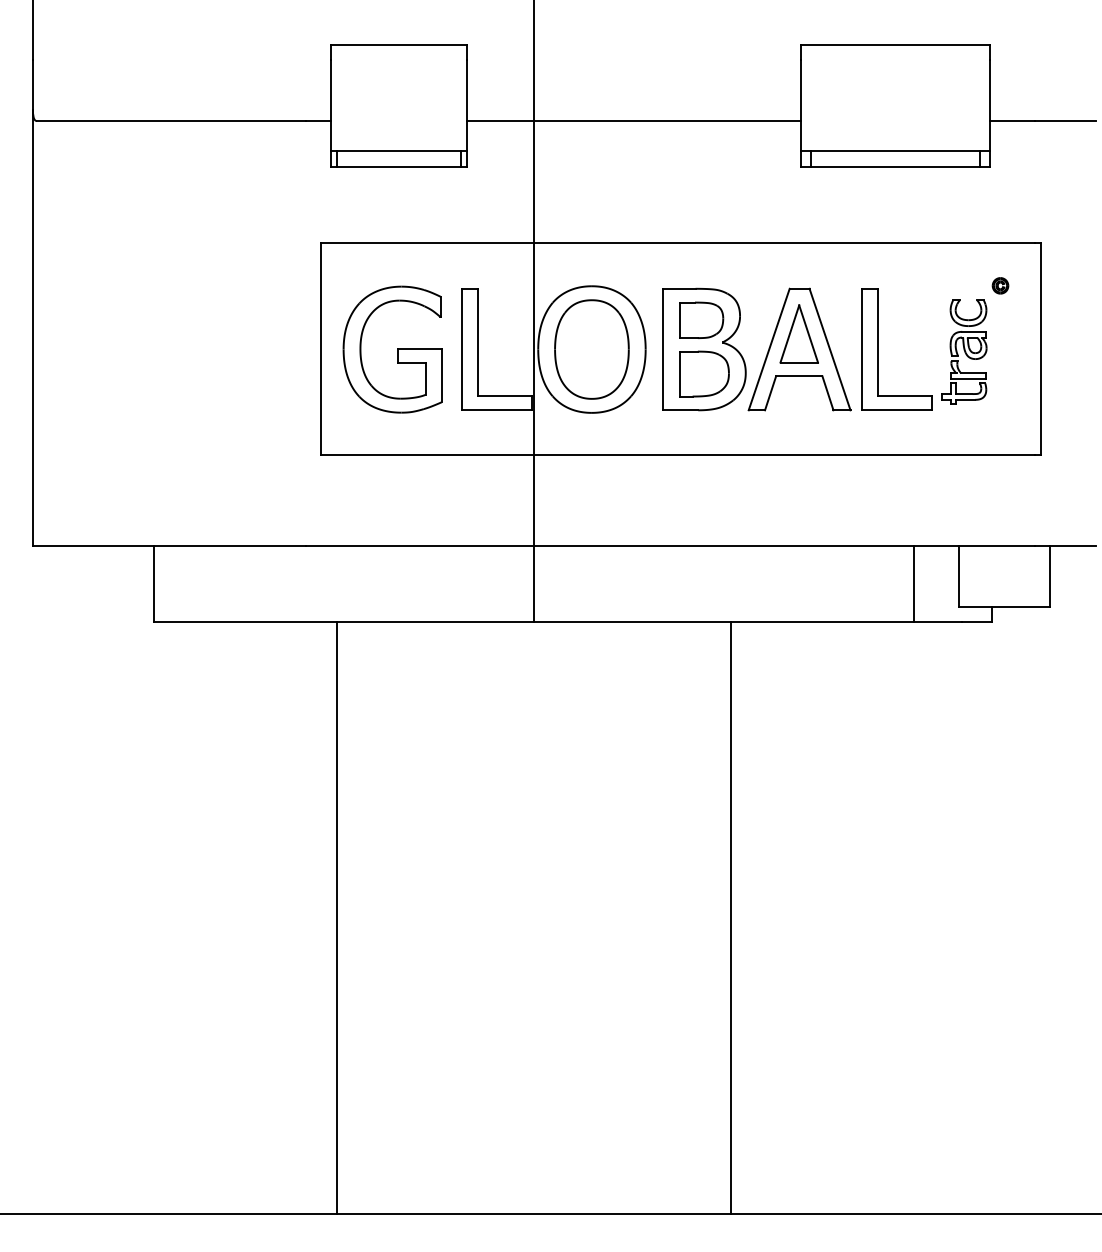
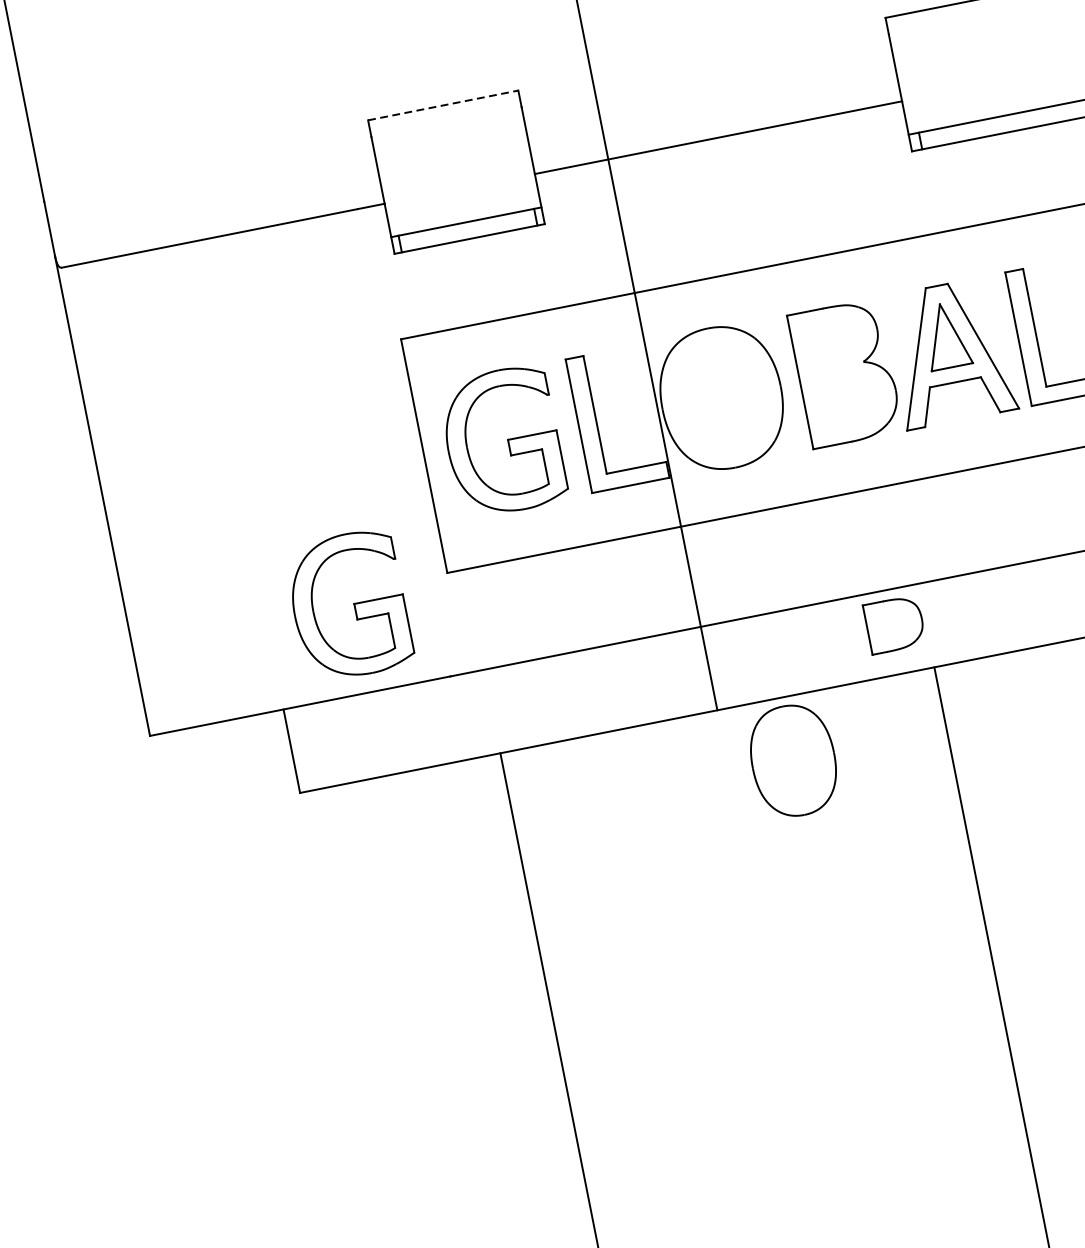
line: (399, 45) -> (443, 105), solid -> dashed
part: (701, 319) -> (835, 341), removed
part: (591, 349) -> (792, 760), moved
part: (704, 373) -> (895, 624), moved
part: (229, 466) -> (348, 605), added

